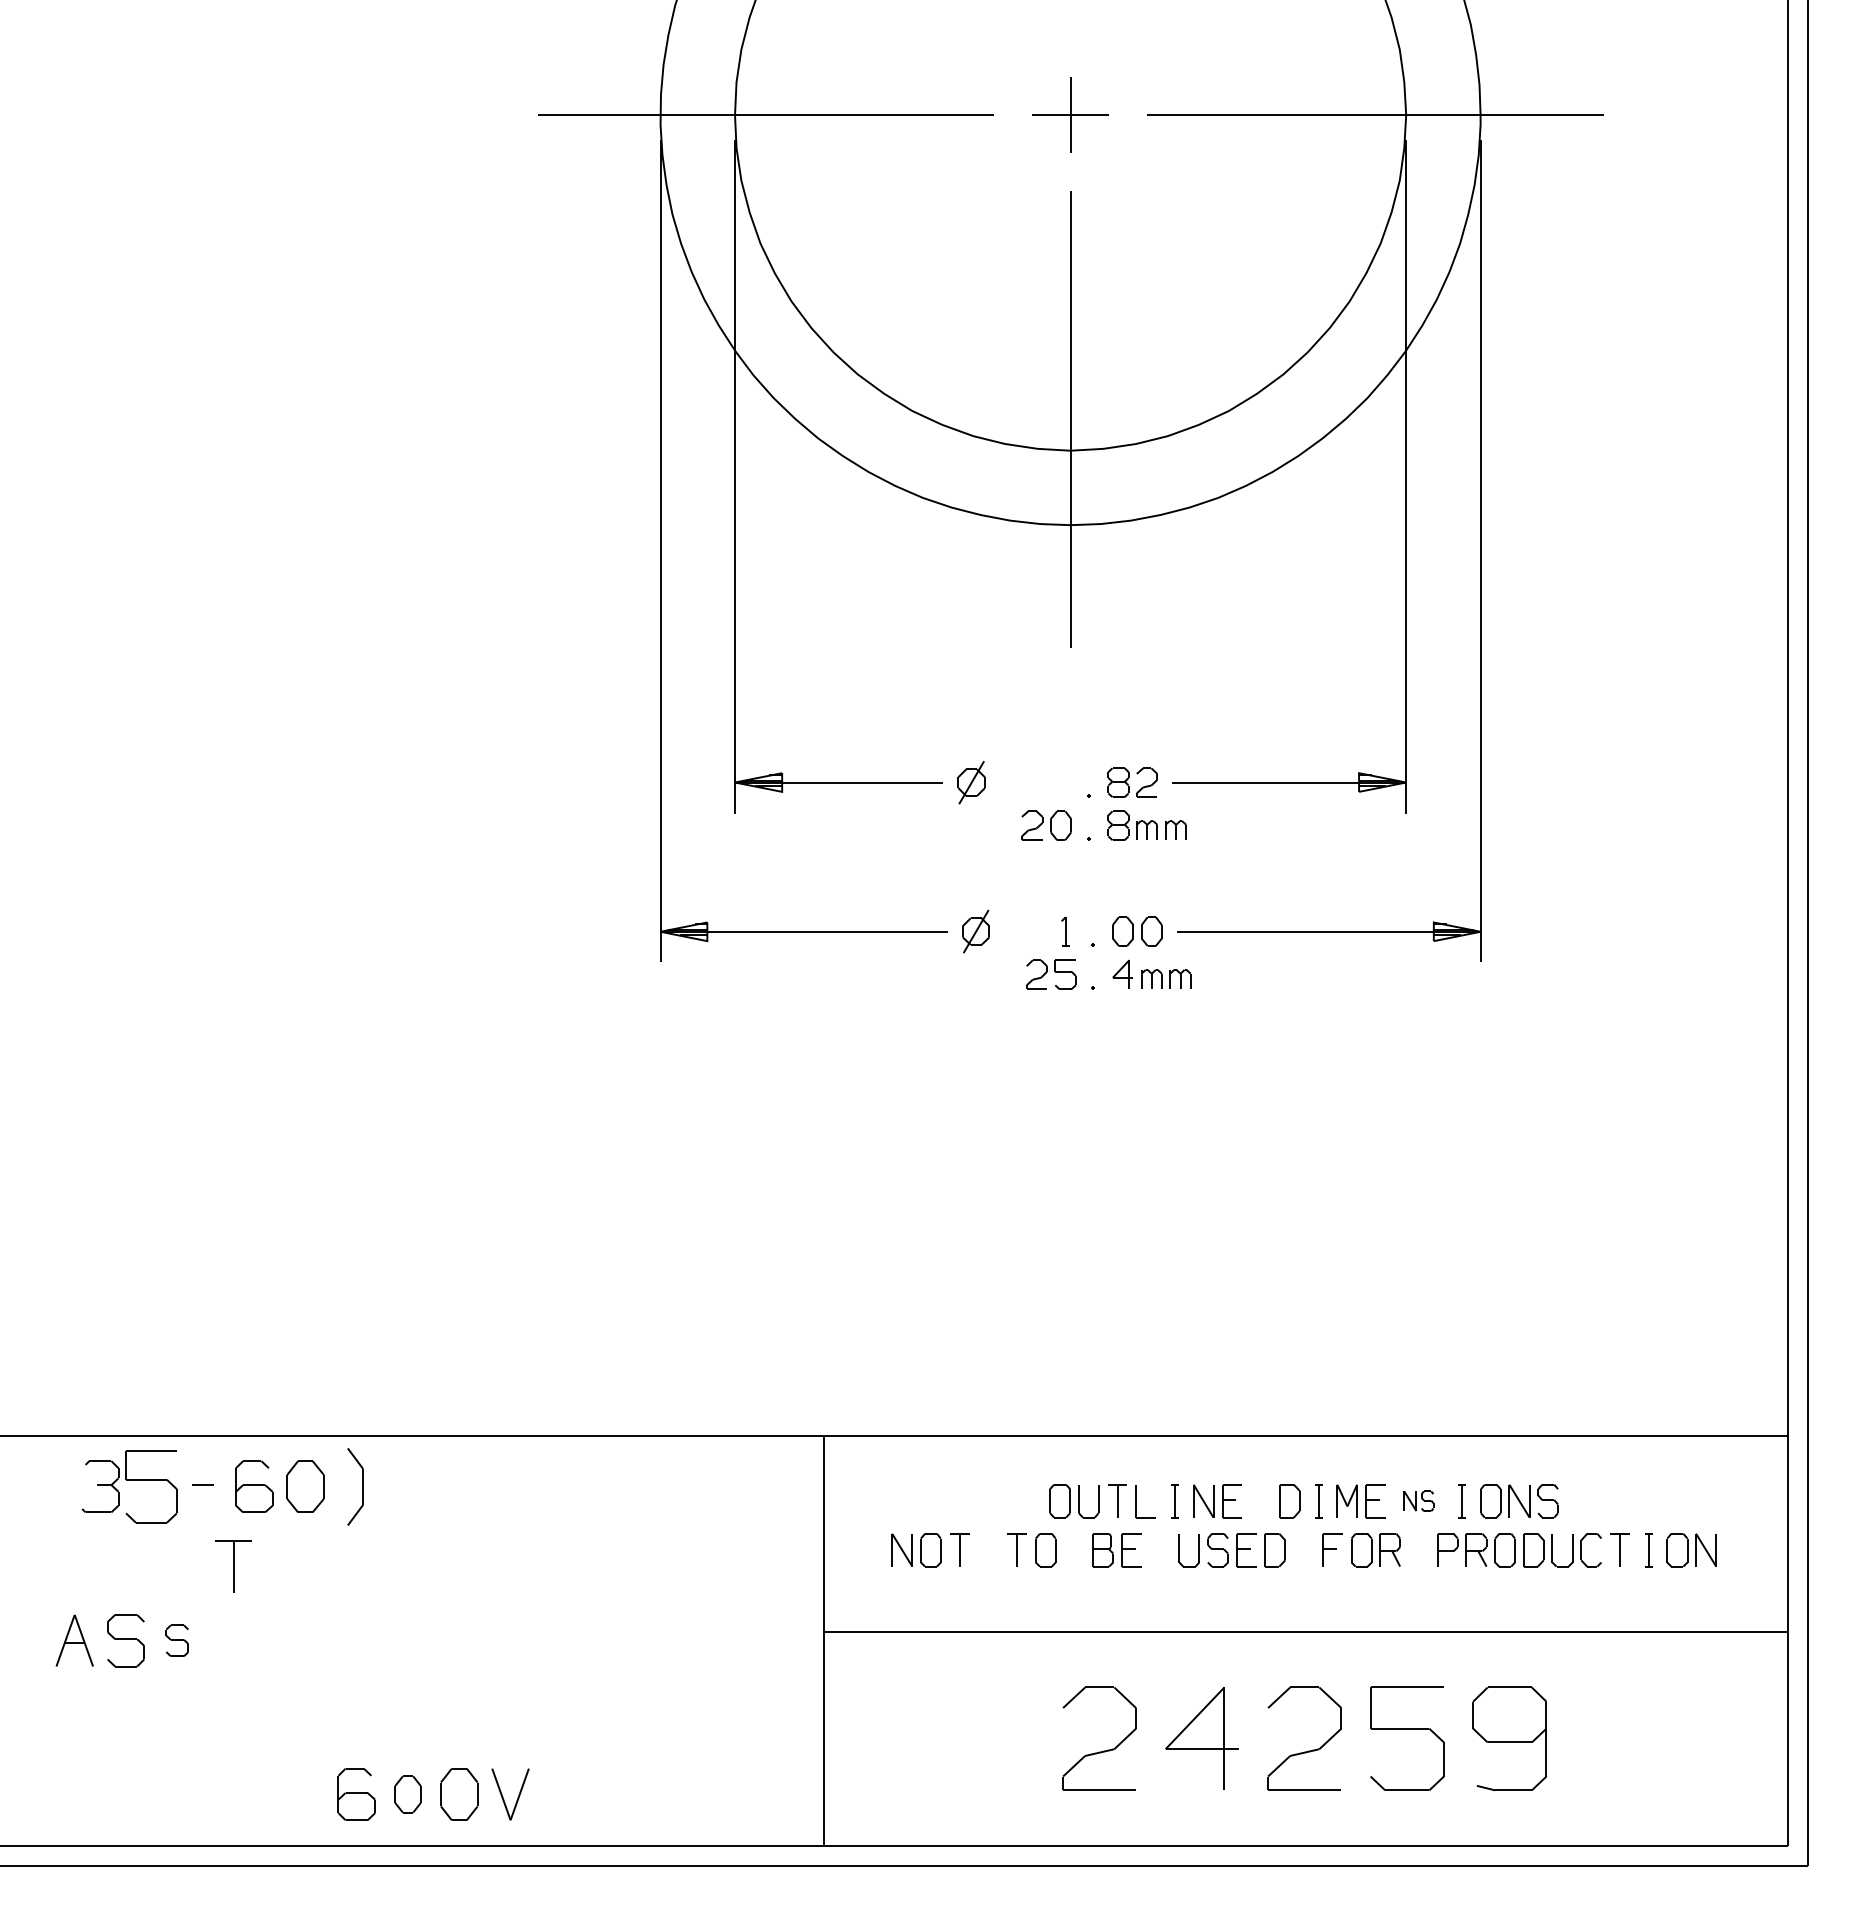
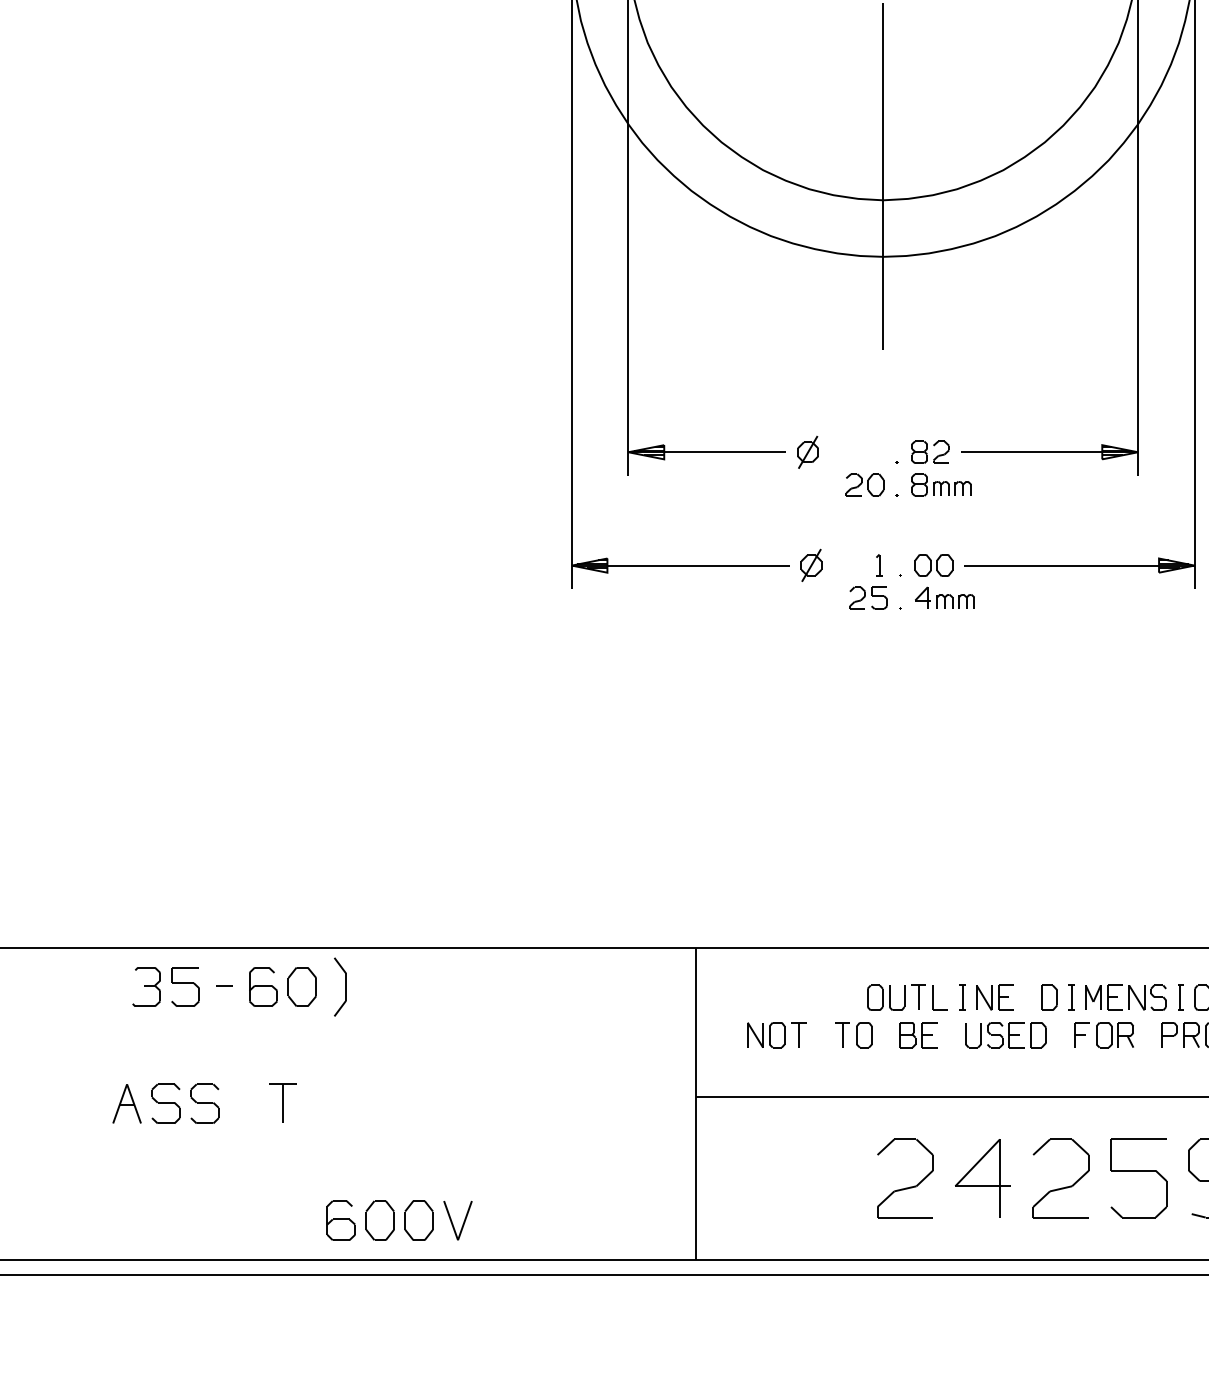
part: (151, 1486) -> (185, 986), size x0.71
part: (1418, 1501) -> (1147, 998), size x1.67
part: (233, 1566) -> (282, 1103), moved
part: (177, 1640) -> (205, 1103), size x1.67
part: (407, 1794) -> (379, 1220), size x1.43

